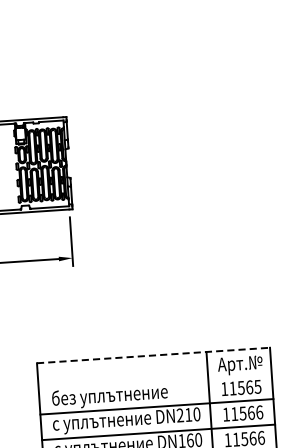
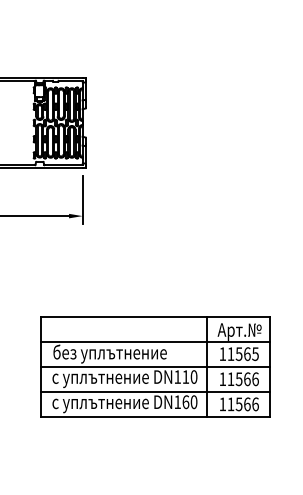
line: (153, 355) -> (155, 316), dashed -> solid
line: (154, 380) -> (154, 341), added
text: (180, 414) -> (177, 376), DN210 -> DN110

